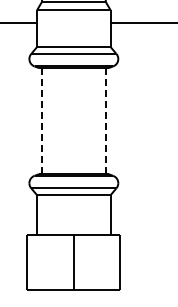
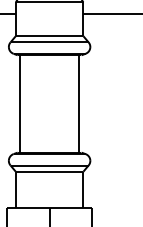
line: (105, 120) -> (78, 103), dashed -> solid
line: (41, 121) -> (19, 104), dashed -> solid

